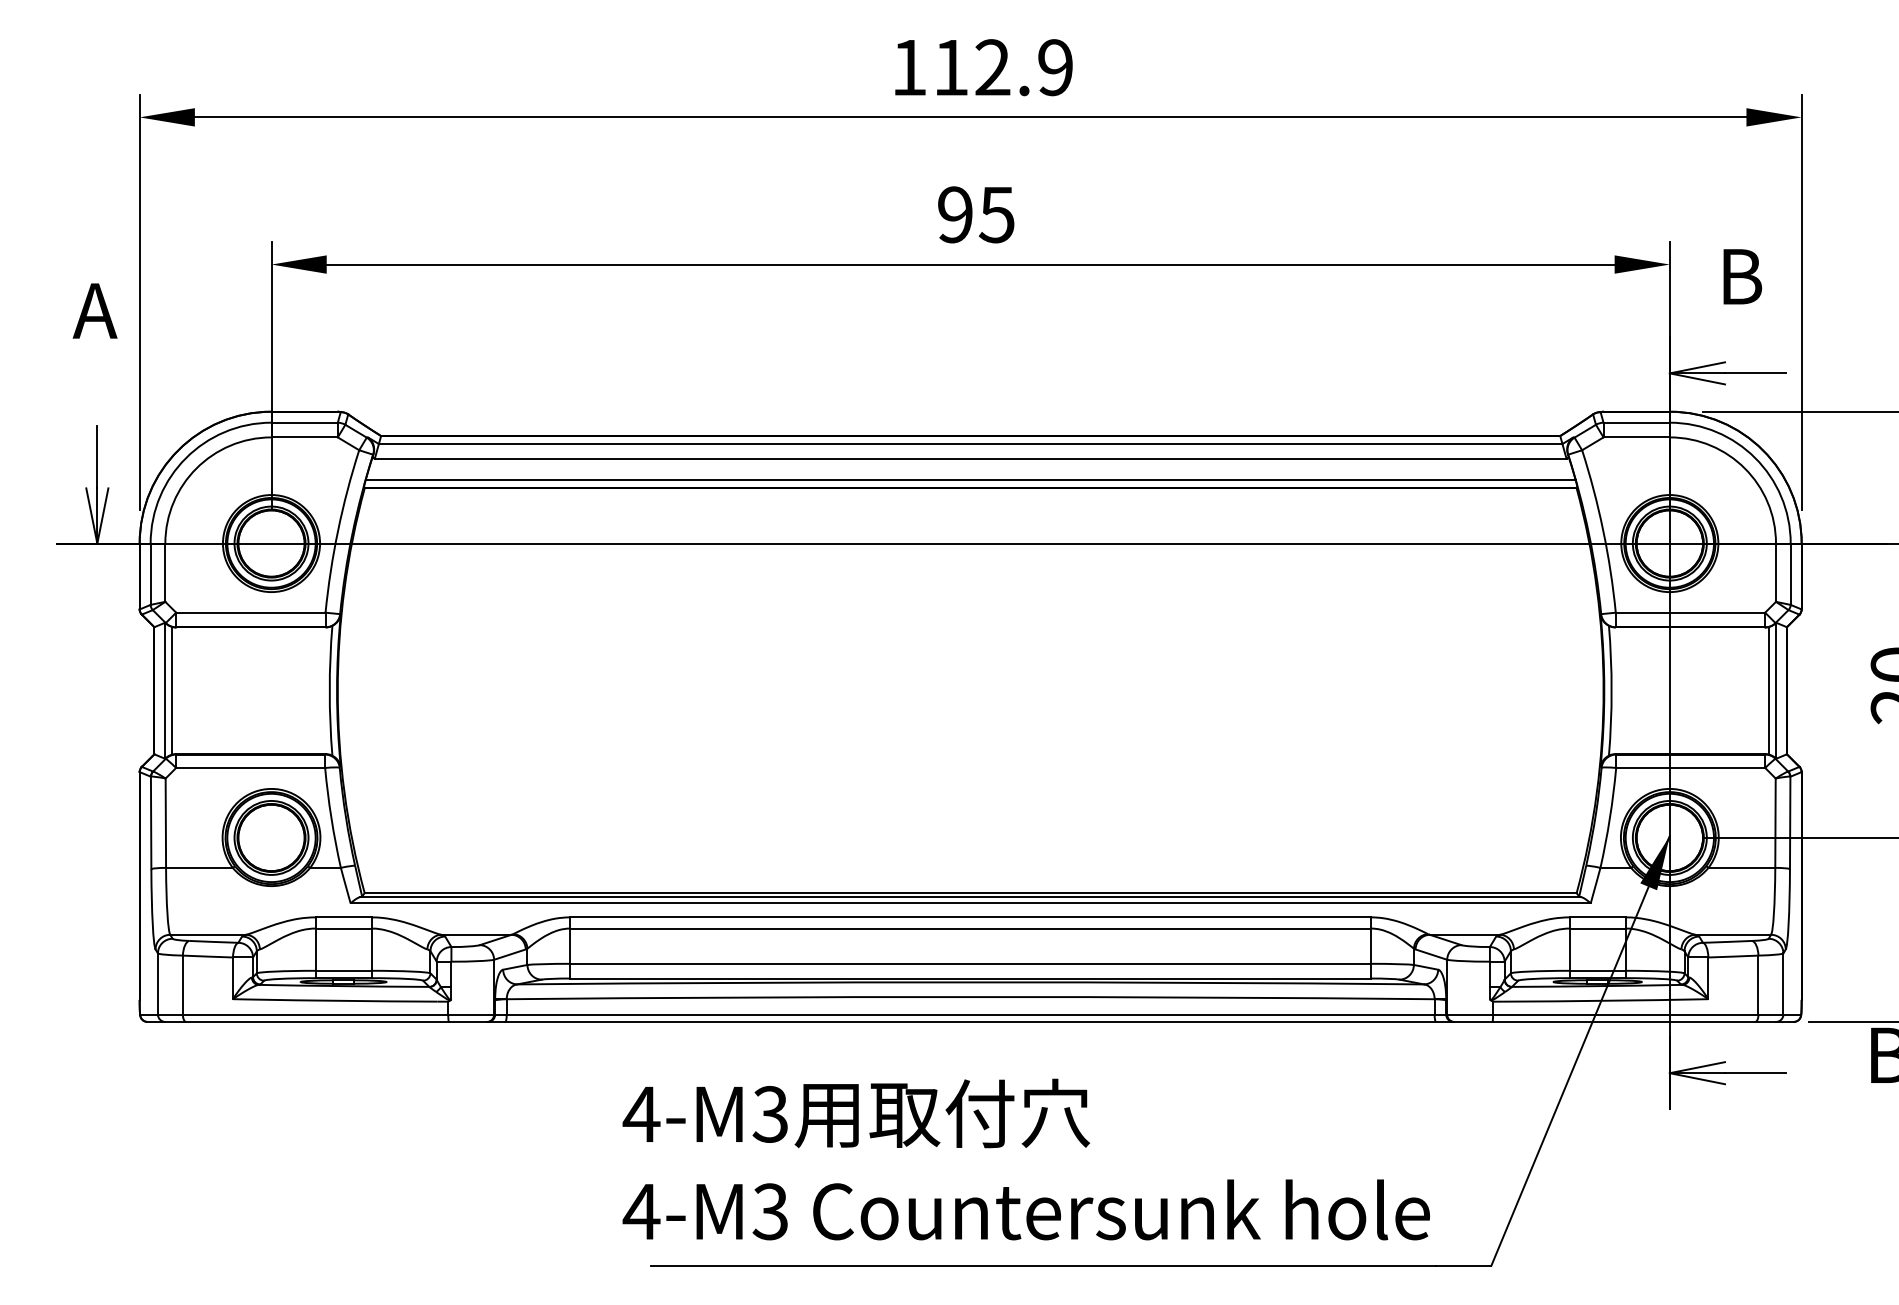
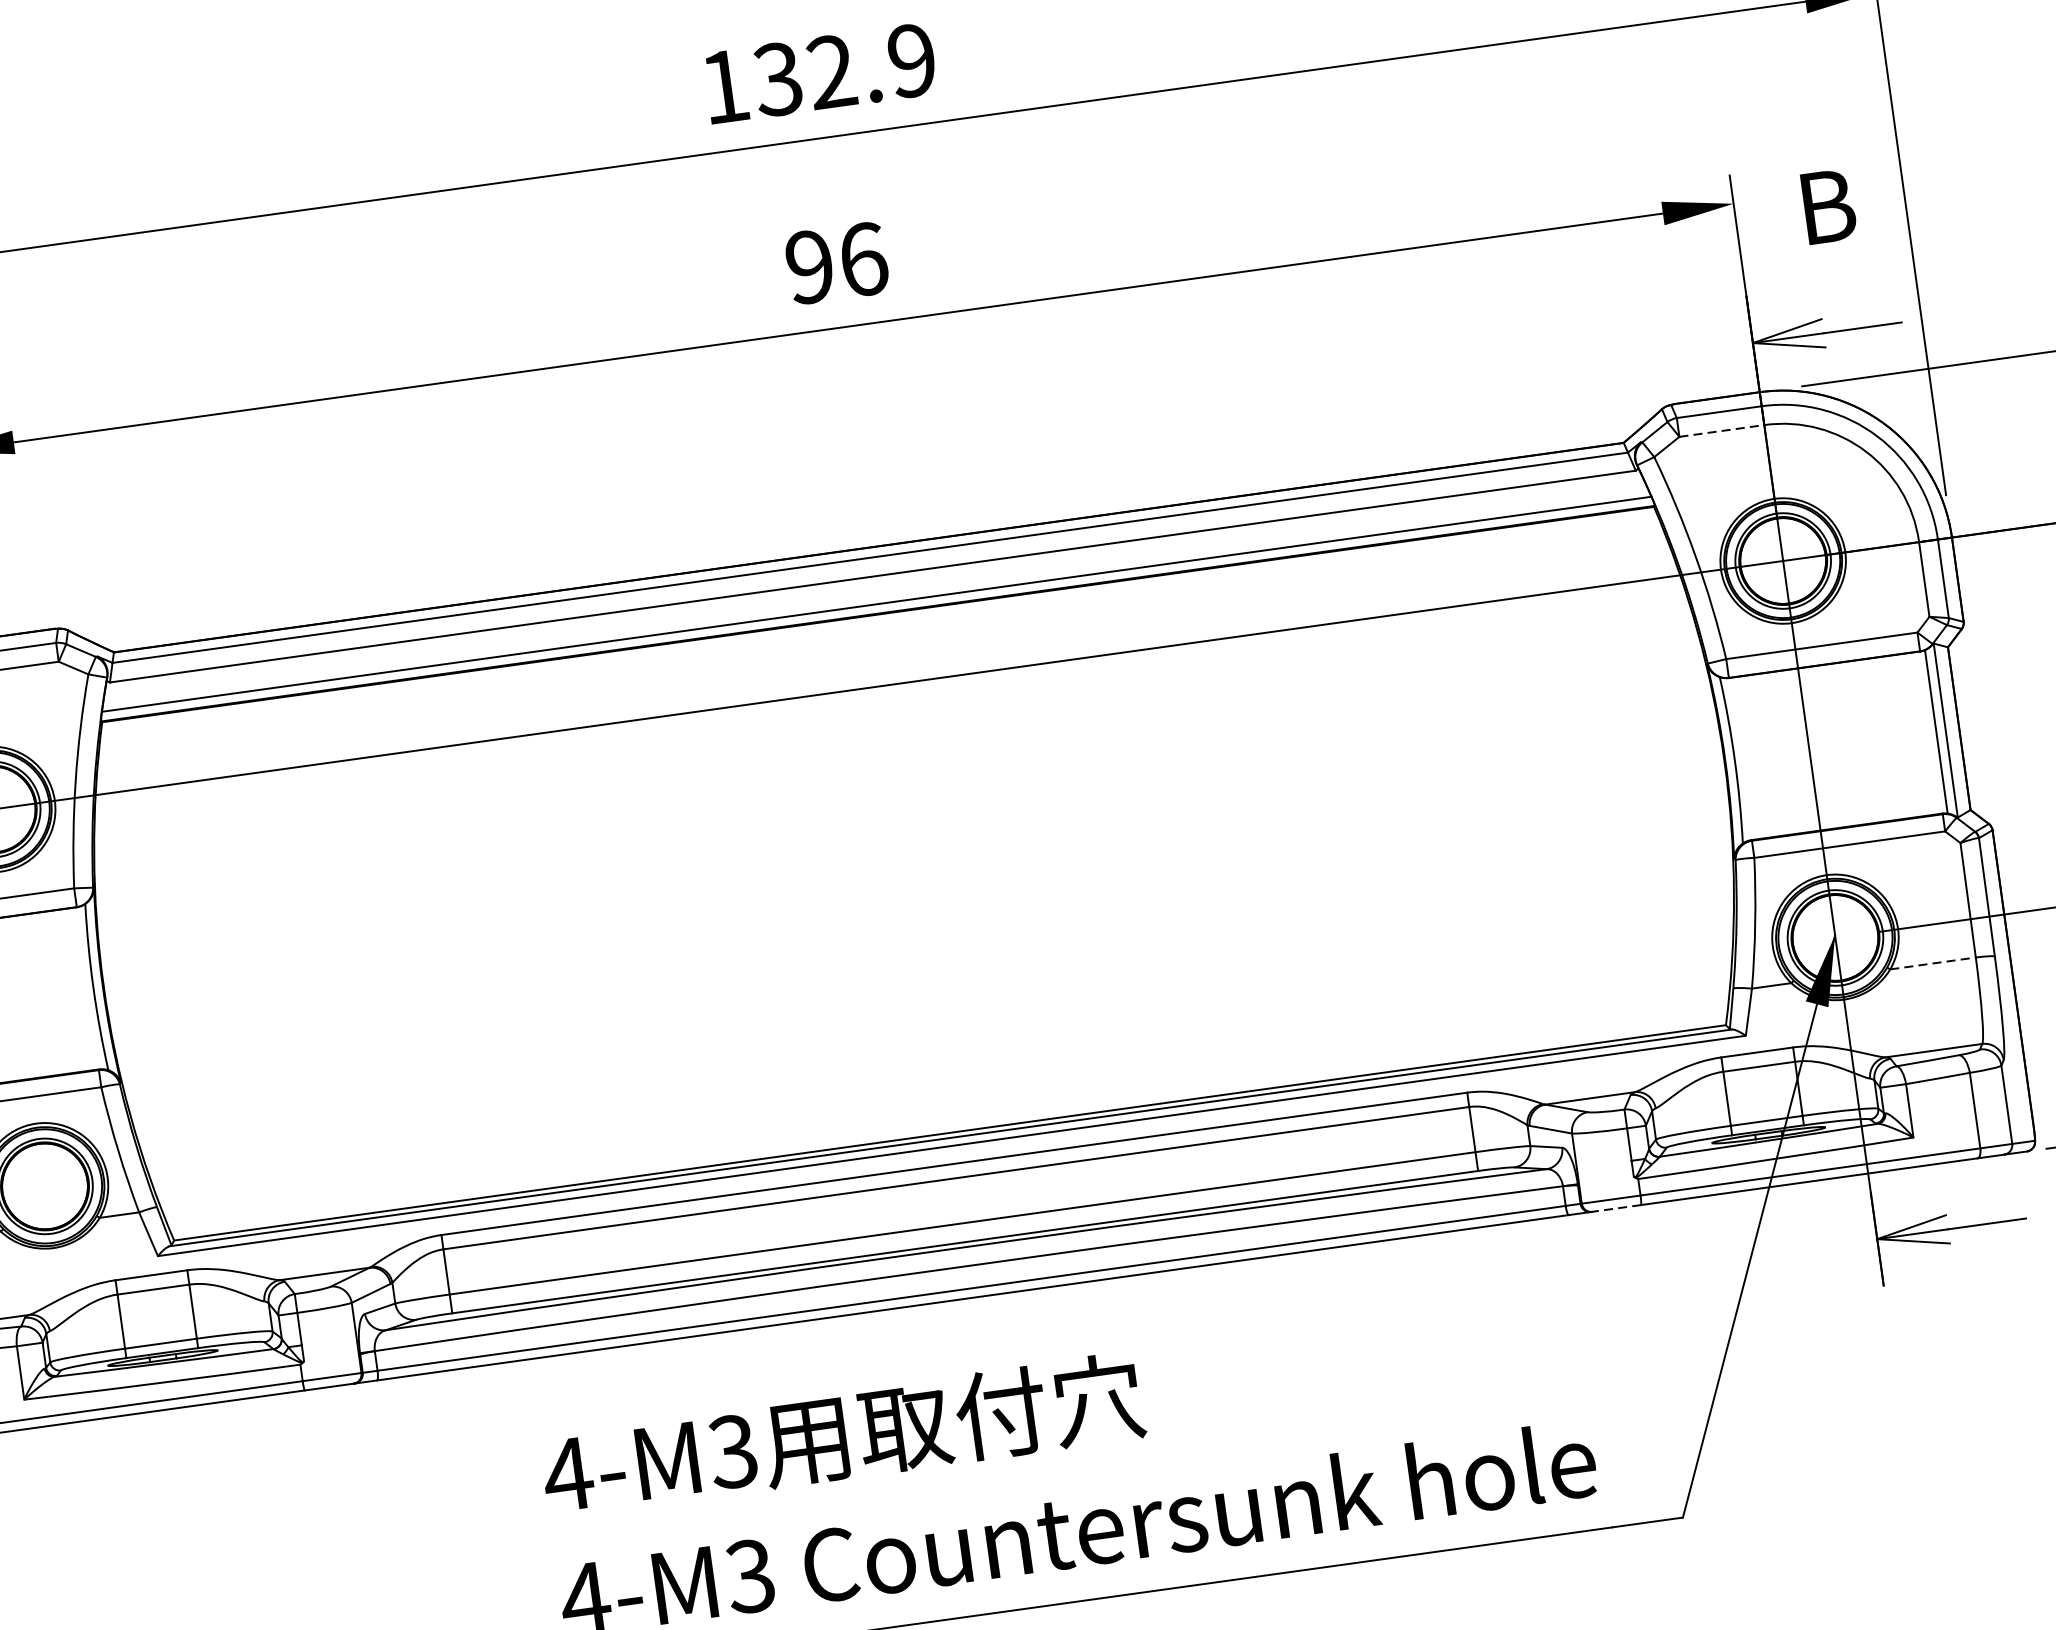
text: (949, 67) -> (776, 79), 112.9 -> 132.9
text: (996, 214) -> (862, 259), 95 -> 96
line: (1637, 437) -> (1722, 430), solid -> dashed
line: (1742, 867) -> (1933, 962), solid -> dashed
line: (1472, 1021) -> (1615, 1208), solid -> dashed

